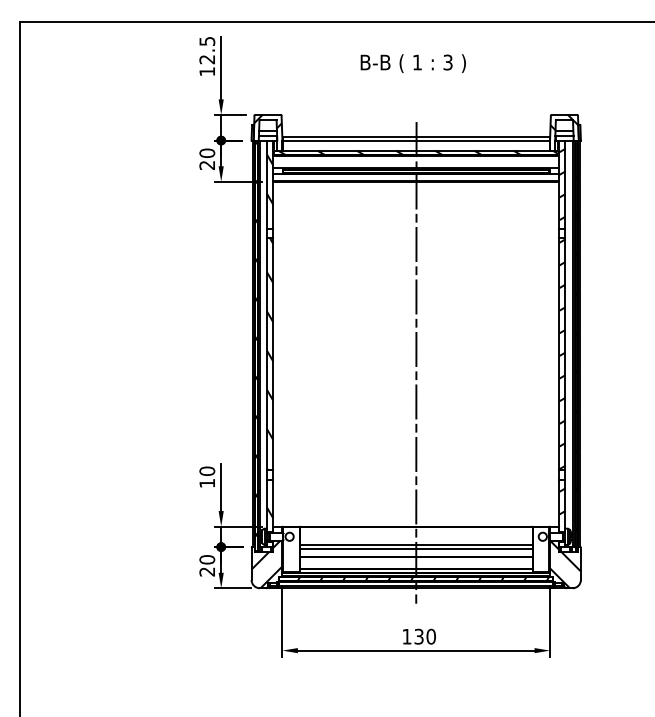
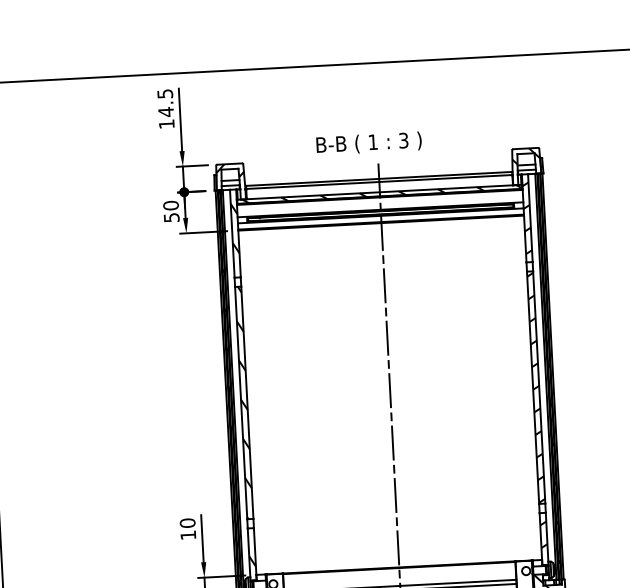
text: (206, 59) -> (165, 112), 12.5 -> 14.5
text: (412, 63) -> (368, 143), moved
text: (207, 165) -> (171, 217), 20 -> 50

